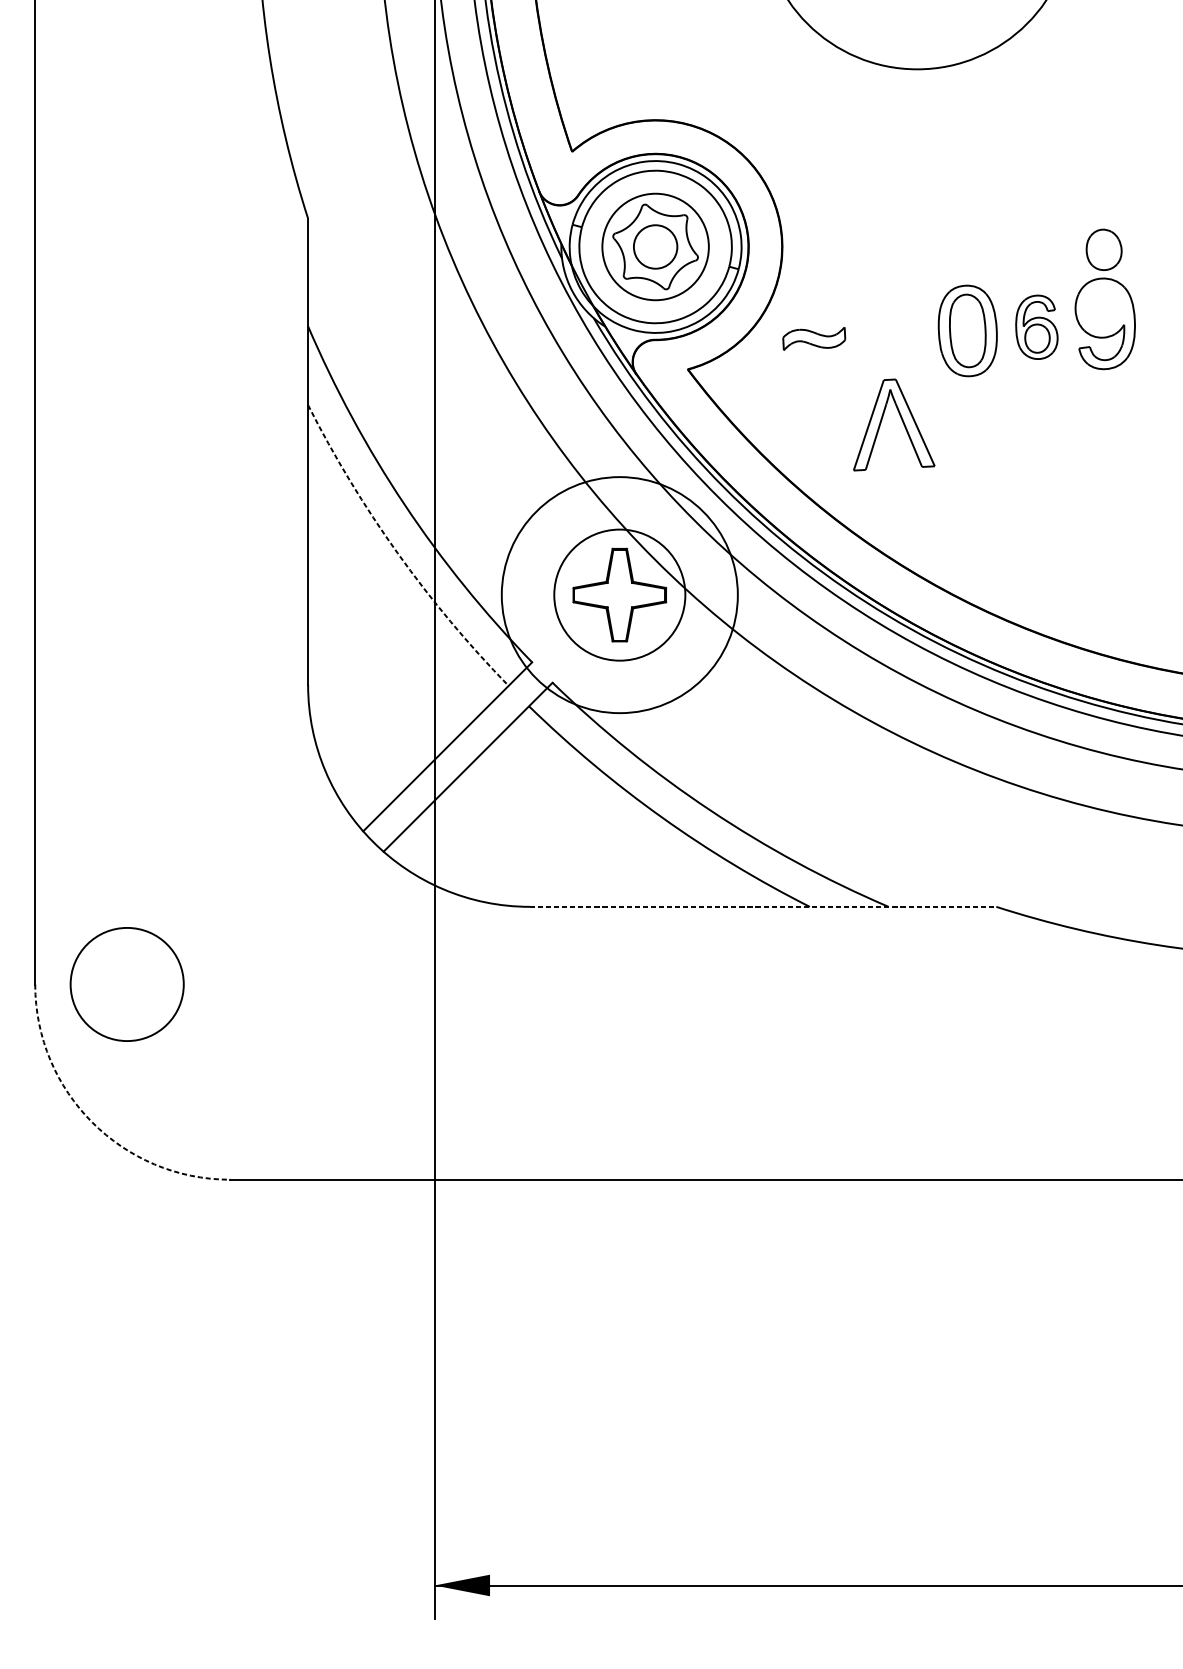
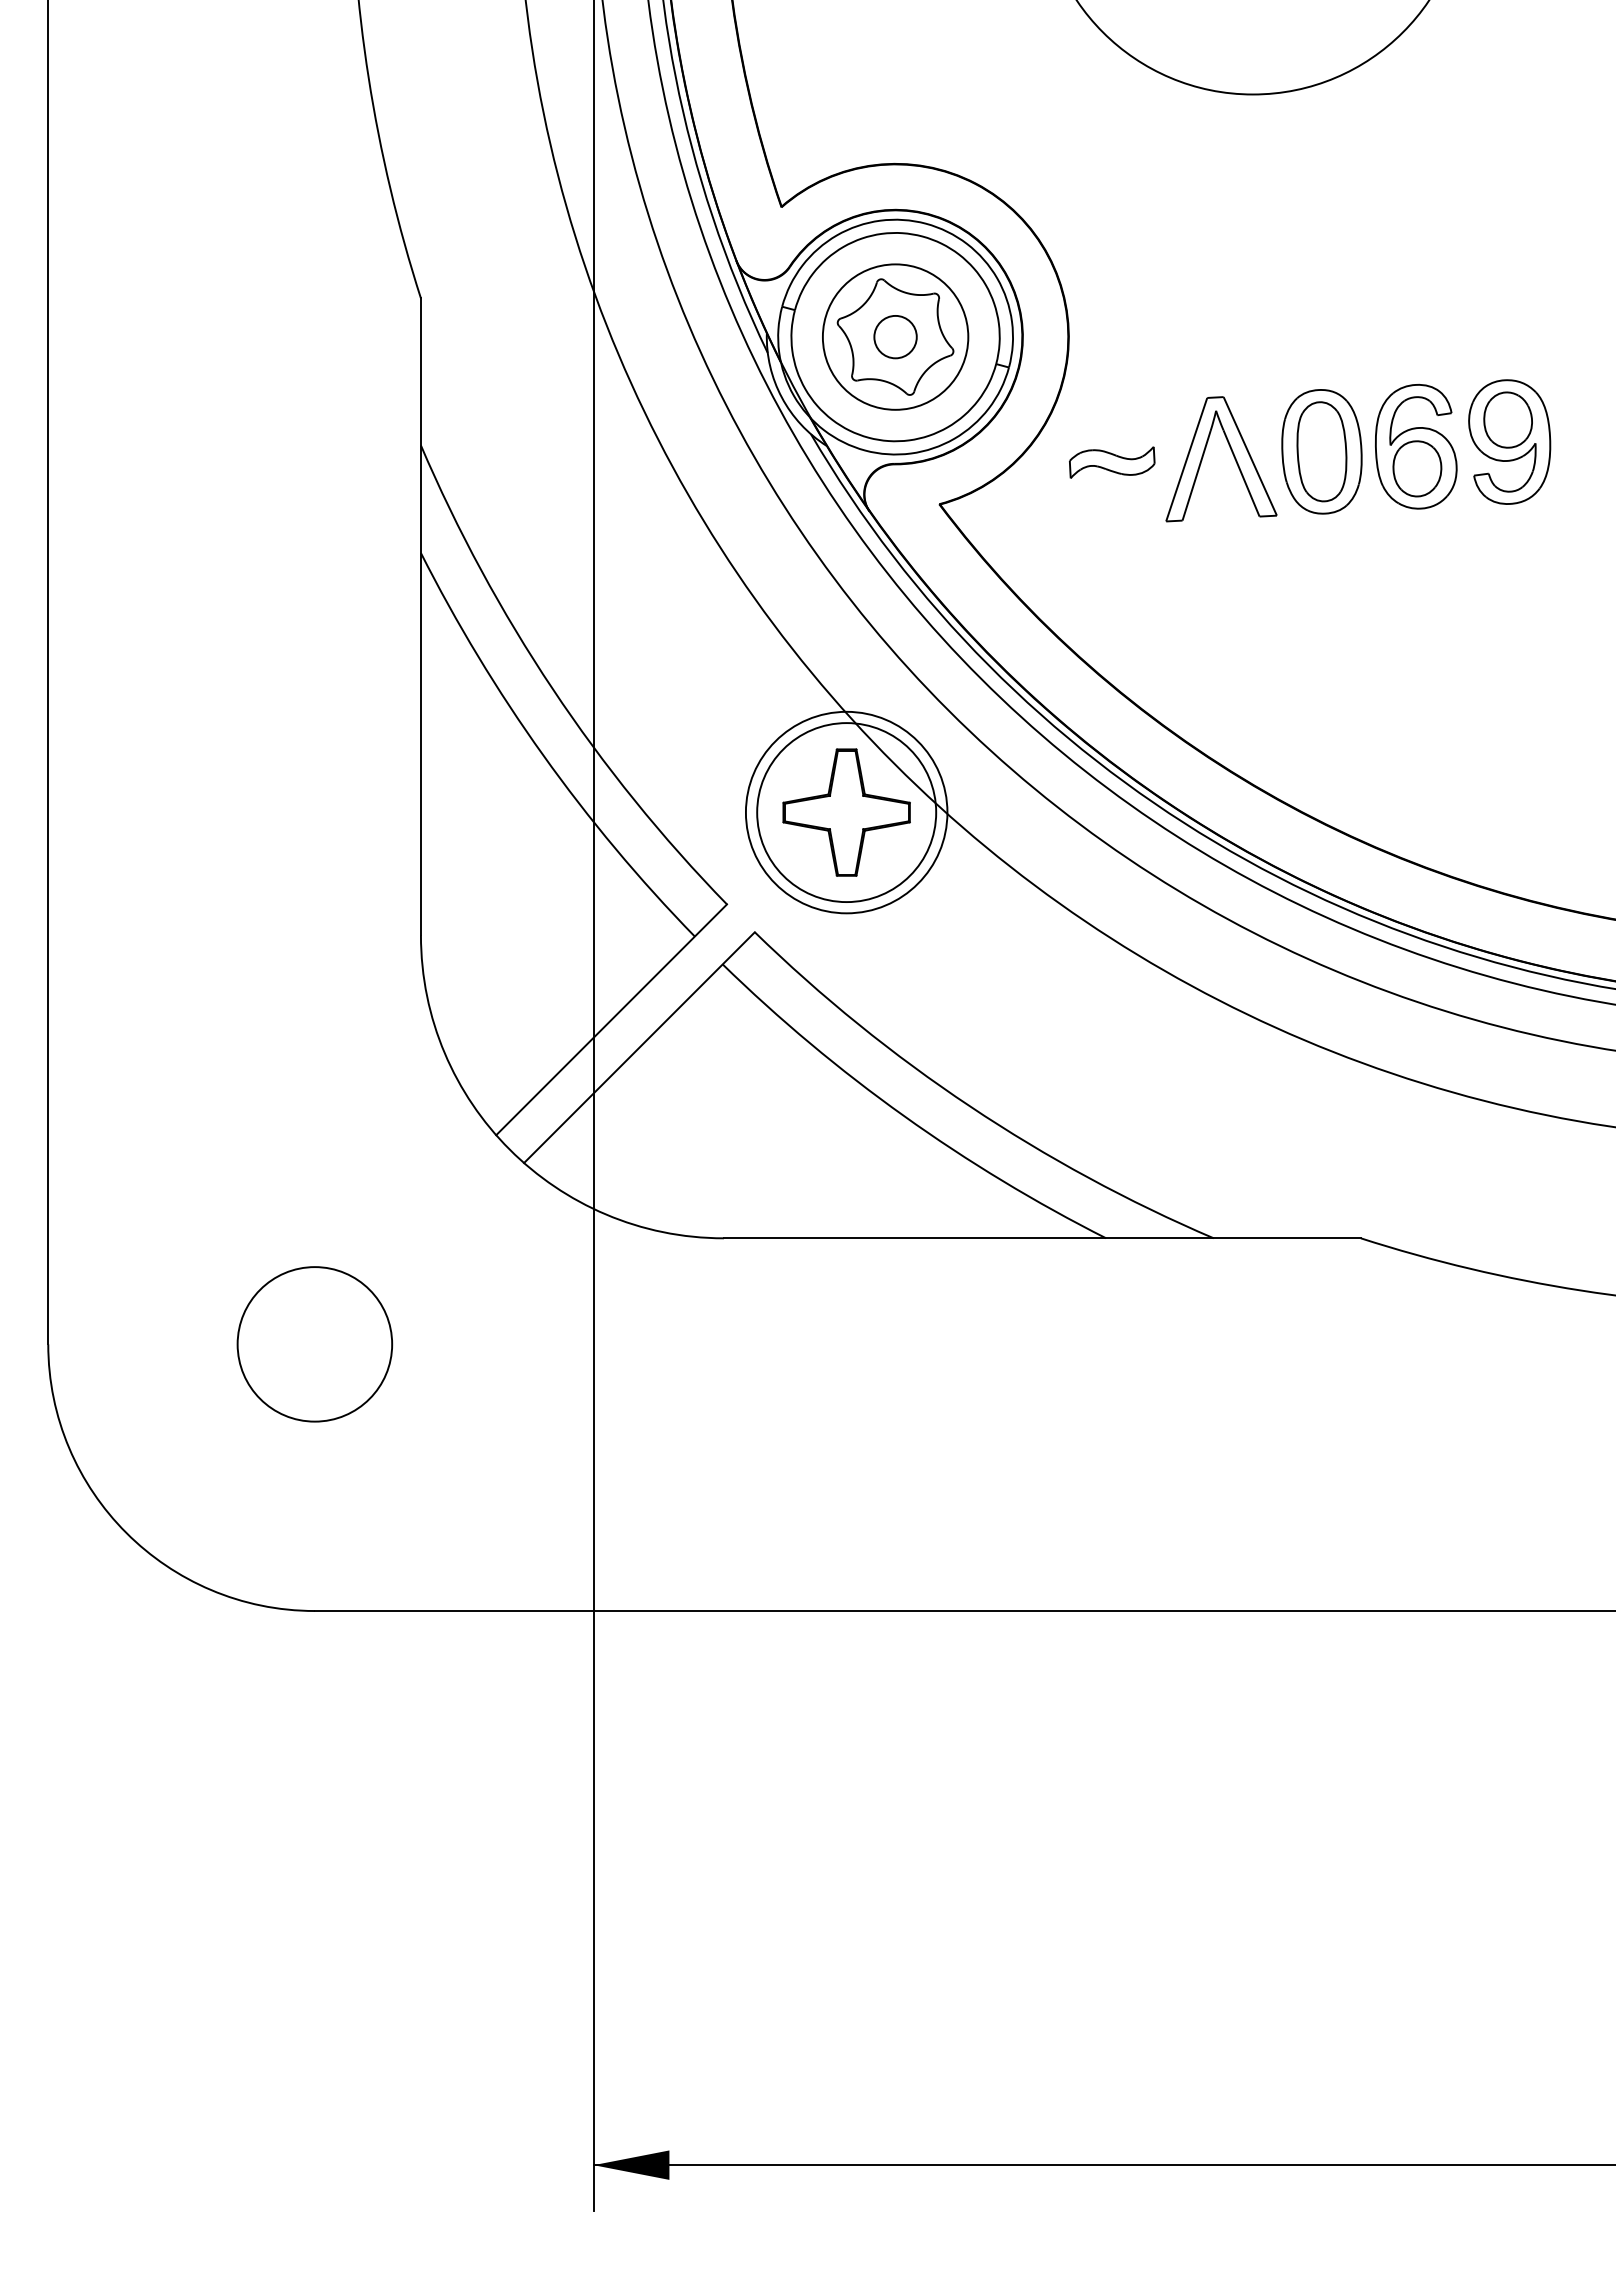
circle: (655, 246) -> (895, 336), size x0.71
part: (1103, 249) -> (1507, 419), moved
part: (1037, 327) -> (1416, 446), size x1.43
part: (902, 421) -> (1232, 454), moved
arc: (397, 553) -> (543, 755), dashed -> solid
circle: (619, 595) -> (846, 812), size x0.62
line: (763, 906) -> (1042, 1238), dashed -> solid
circle: (126, 984) -> (314, 1344), moved
arc: (92, 1122) -> (126, 1532), dashed -> solid

